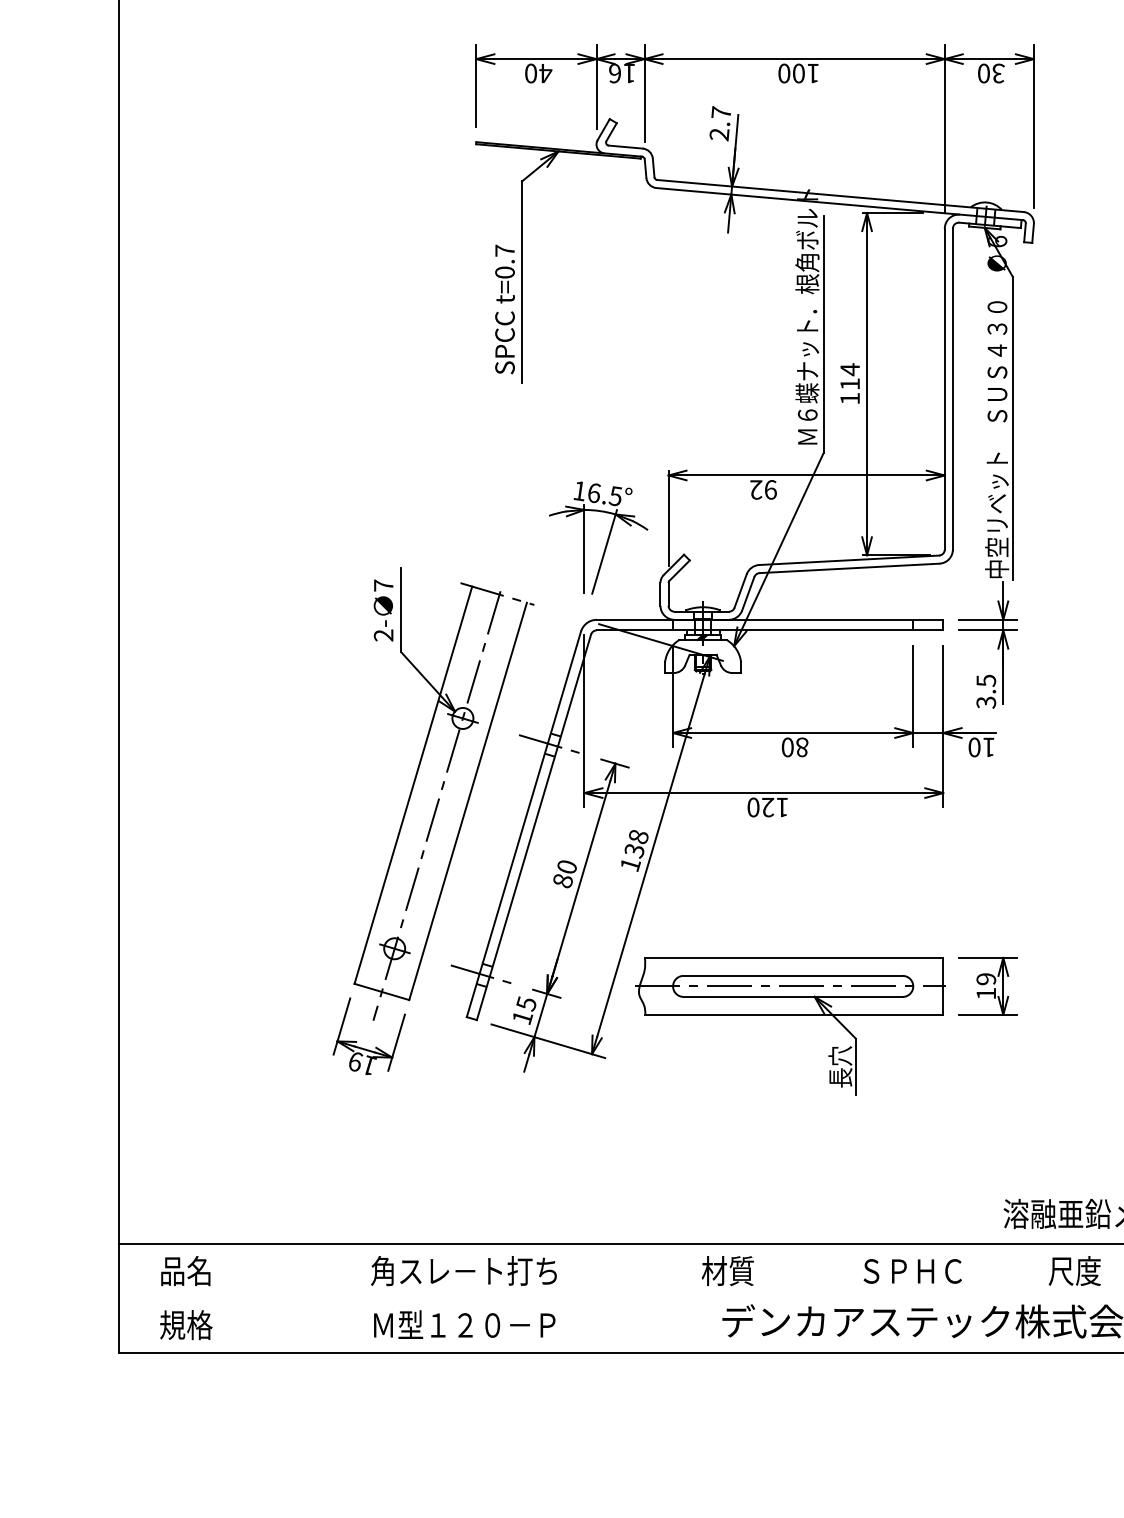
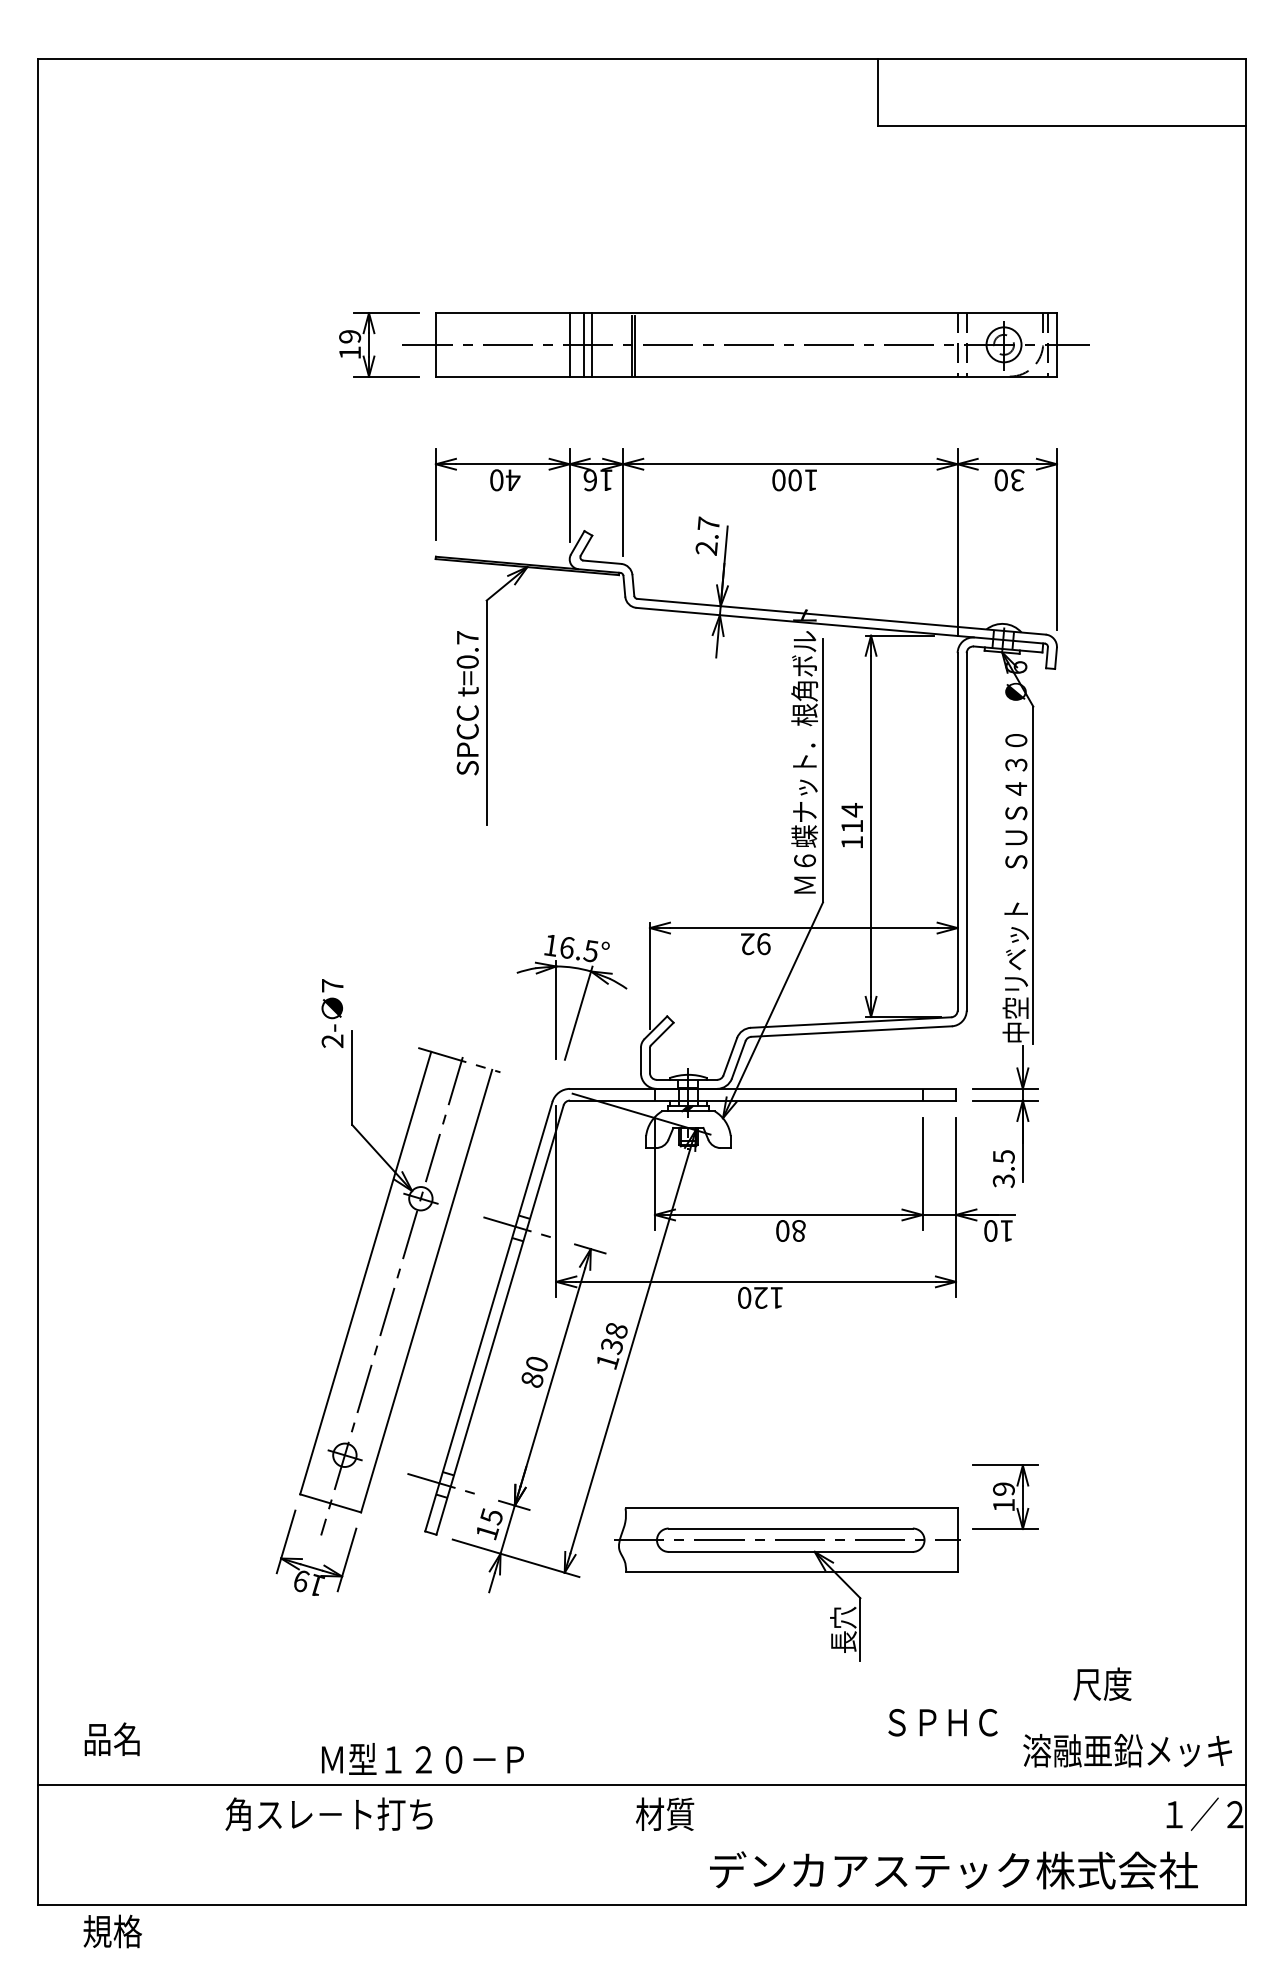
text: (504, 309) -> (467, 703), moved
text: (383, 610) -> (332, 1013), moved
part: (790, 1015) -> (787, 1572), moved
text: (728, 1270) -> (665, 1813), moved
text: (1074, 1270) -> (1102, 1683), moved
text: (185, 1271) -> (111, 1739), moved
text: (463, 1271) -> (328, 1814), moved
text: (912, 1271) -> (942, 1722), moved
text: (464, 1324) -> (422, 1758), moved
text: (186, 1325) -> (112, 1931), moved

